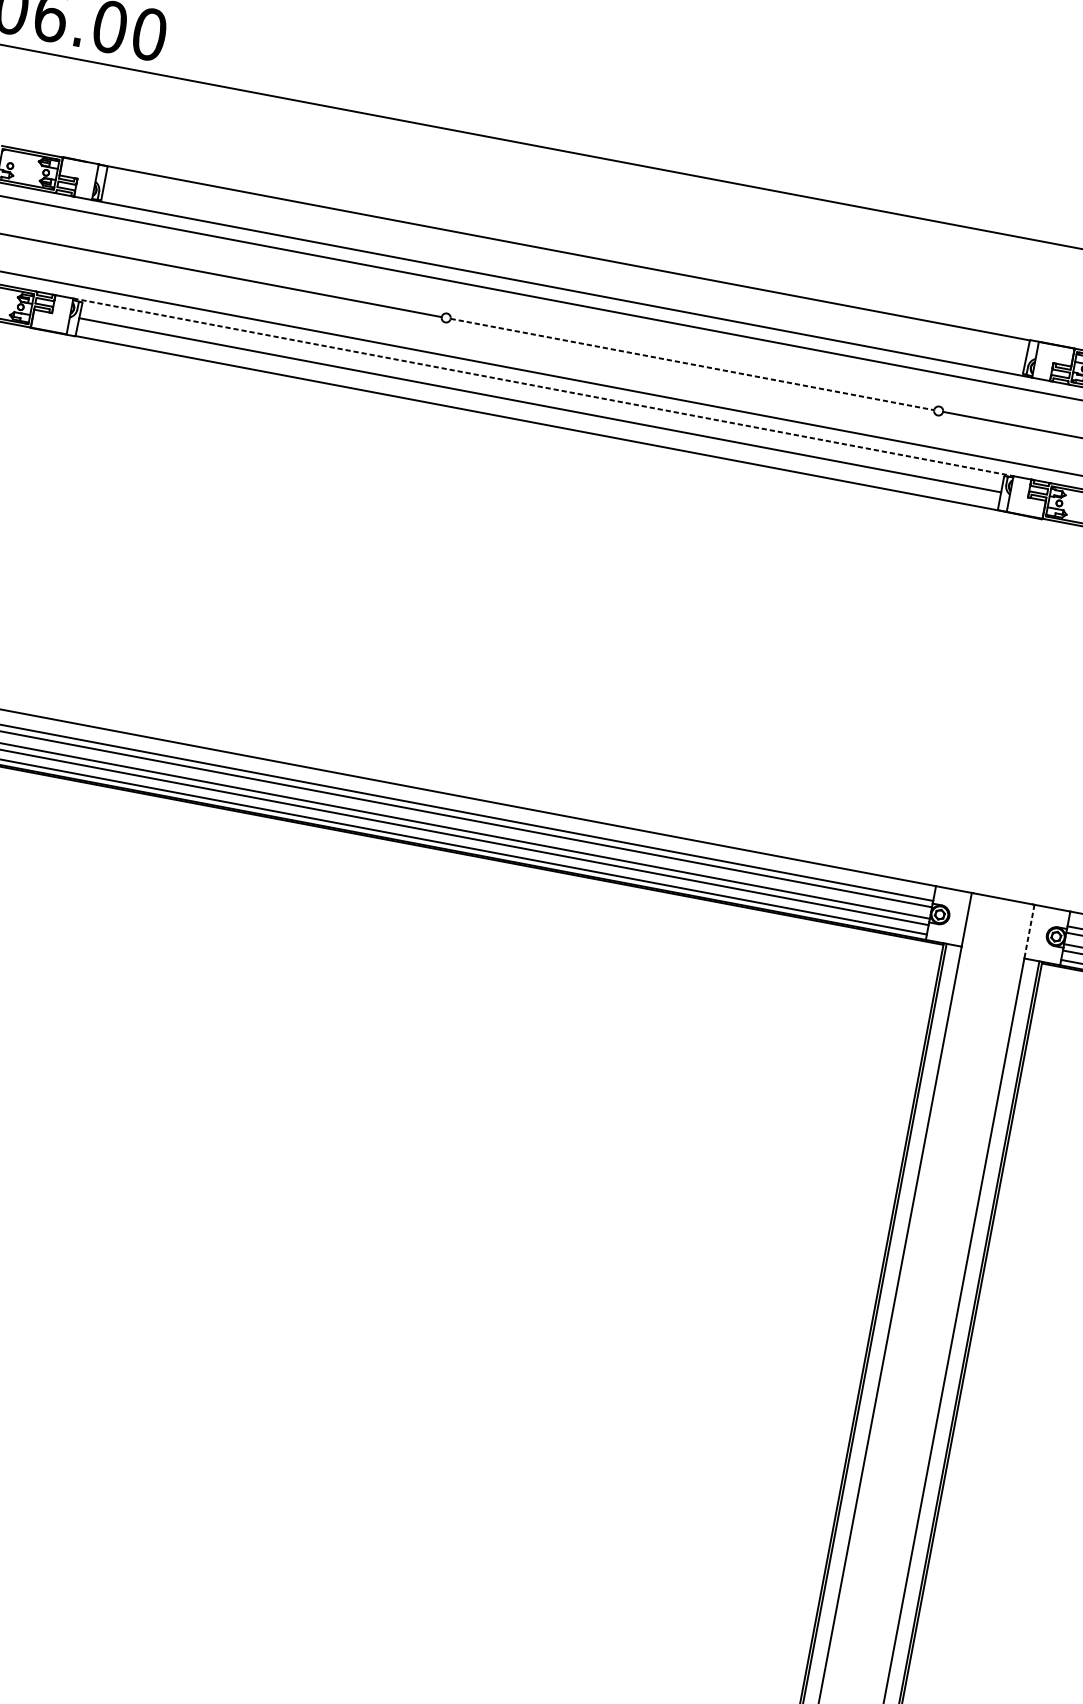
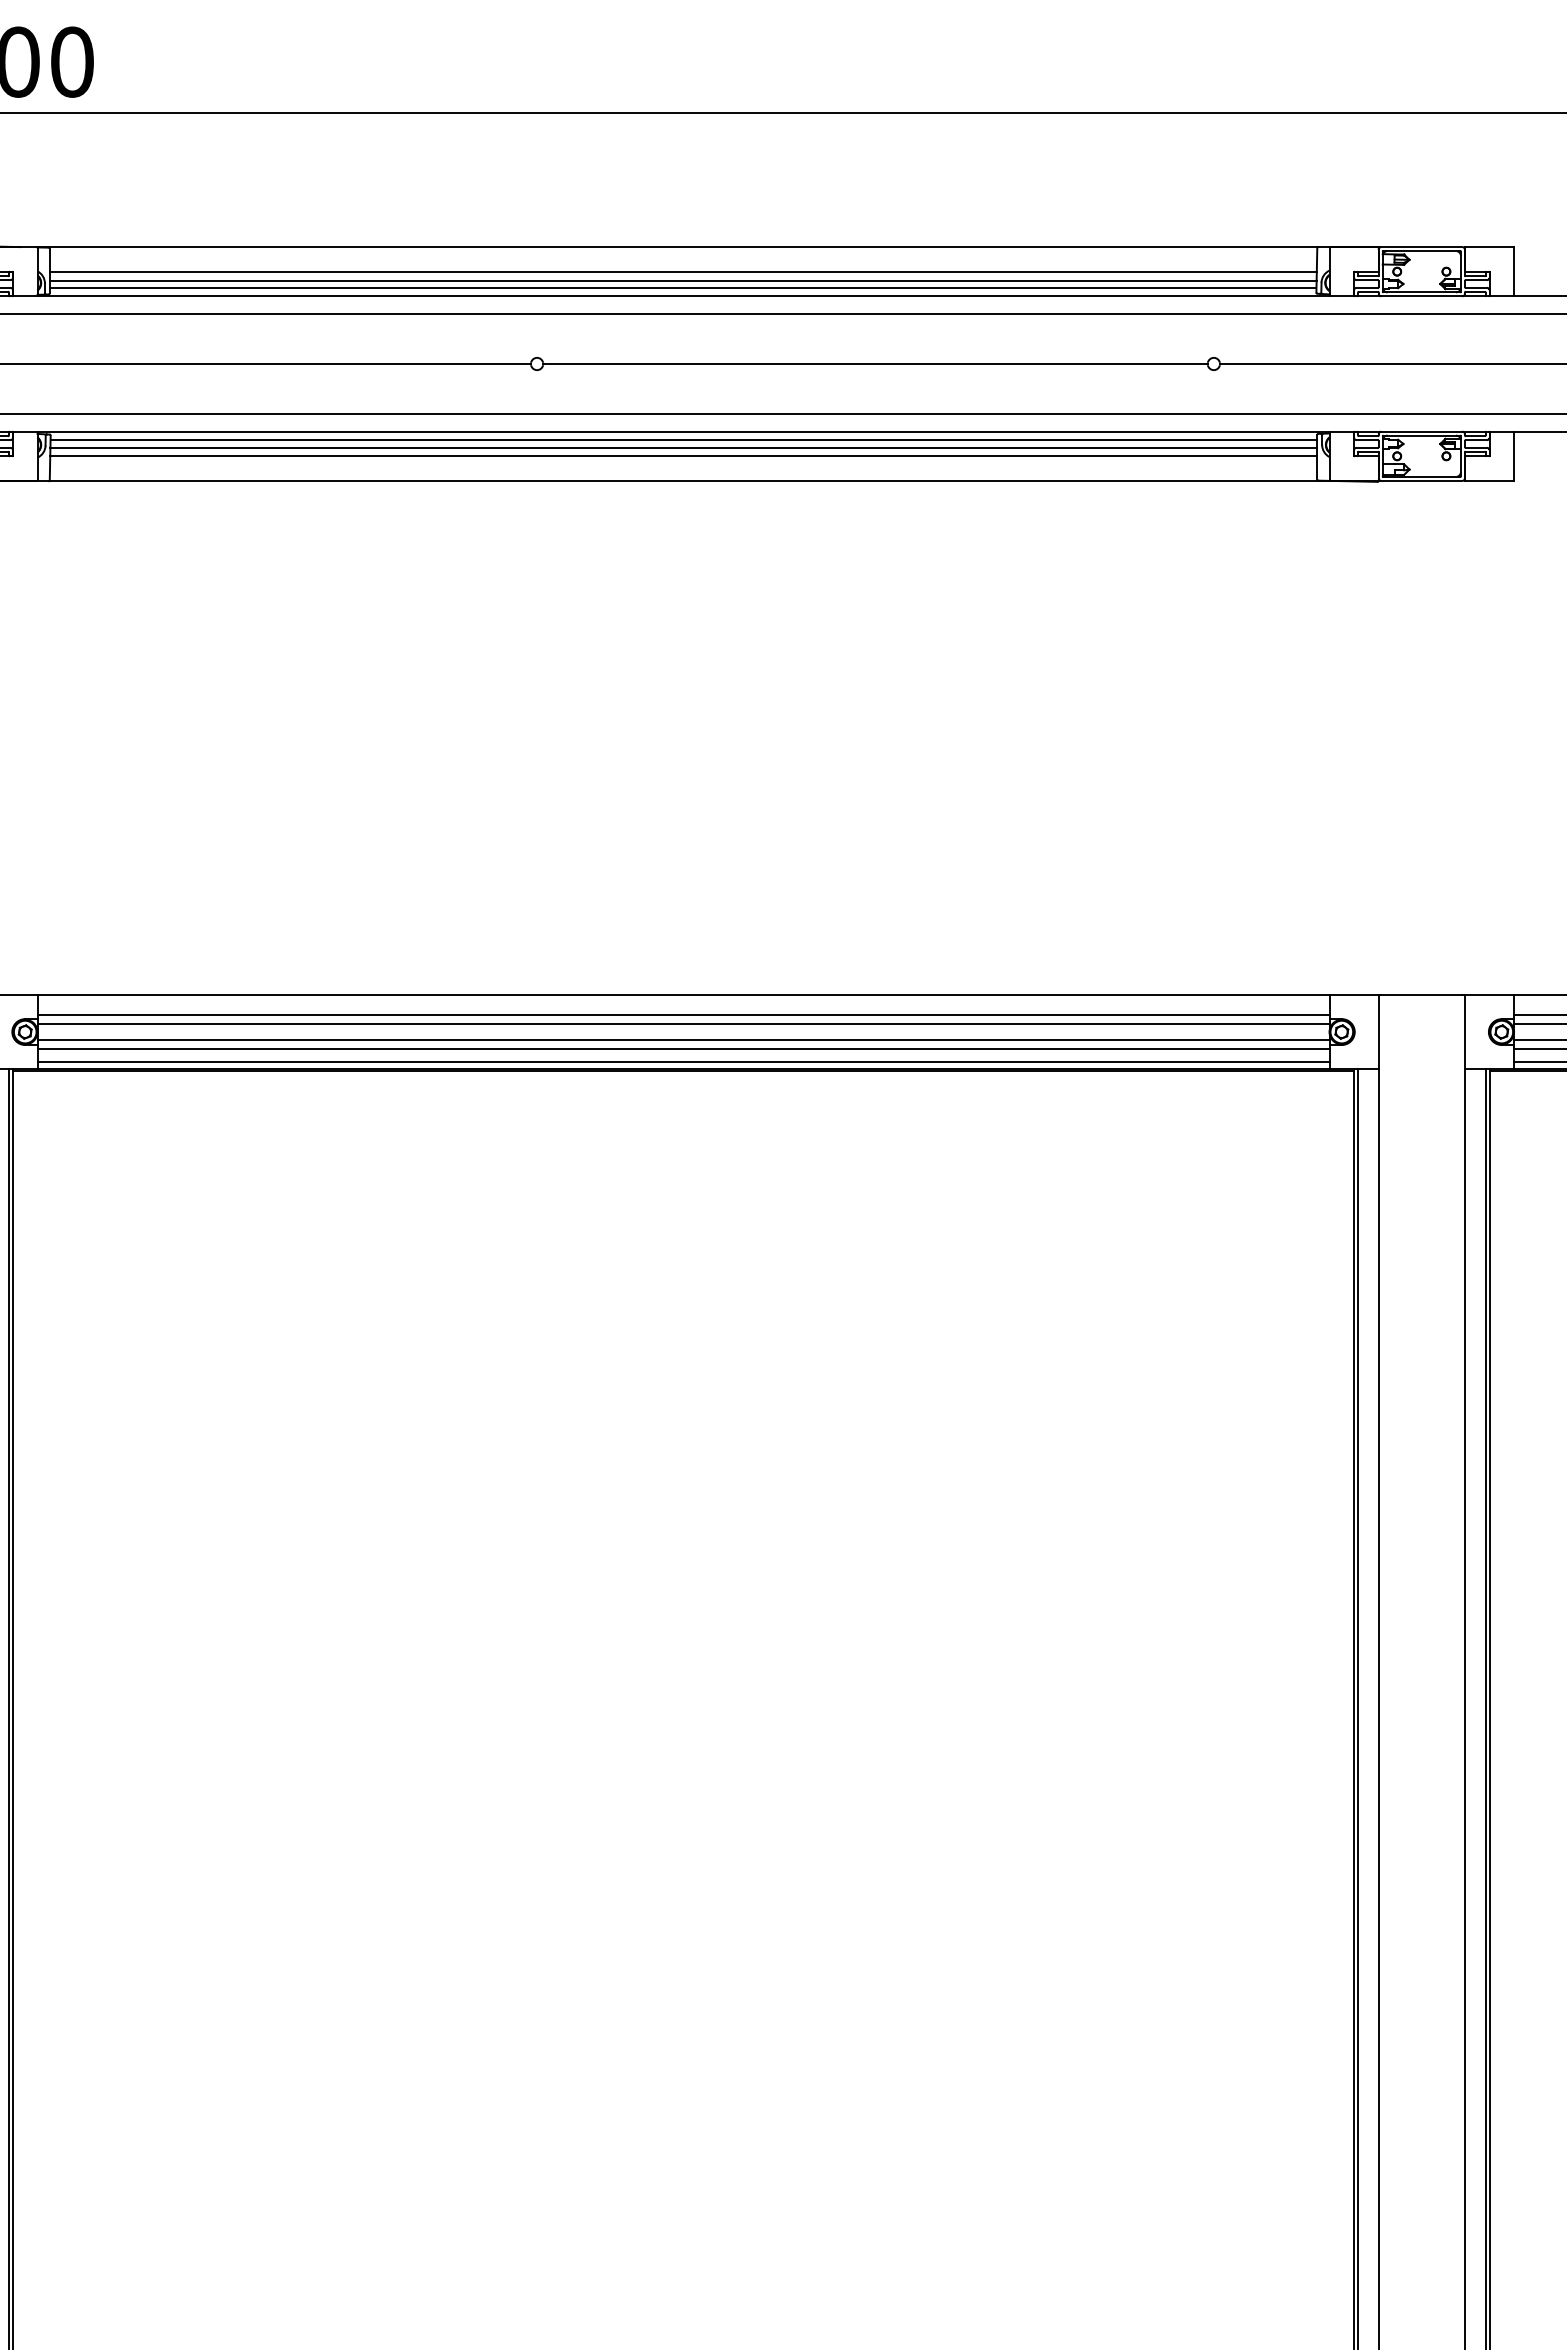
line: (564, 271) -> (682, 272), added
line: (563, 277) -> (682, 280), added
line: (562, 283) -> (682, 288), added
line: (692, 364) -> (875, 364), dashed -> solid
line: (543, 387) -> (683, 431), dashed -> solid
line: (542, 393) -> (683, 440), added
line: (541, 398) -> (683, 447), added
line: (1029, 931) -> (1464, 1032), dashed -> solid

